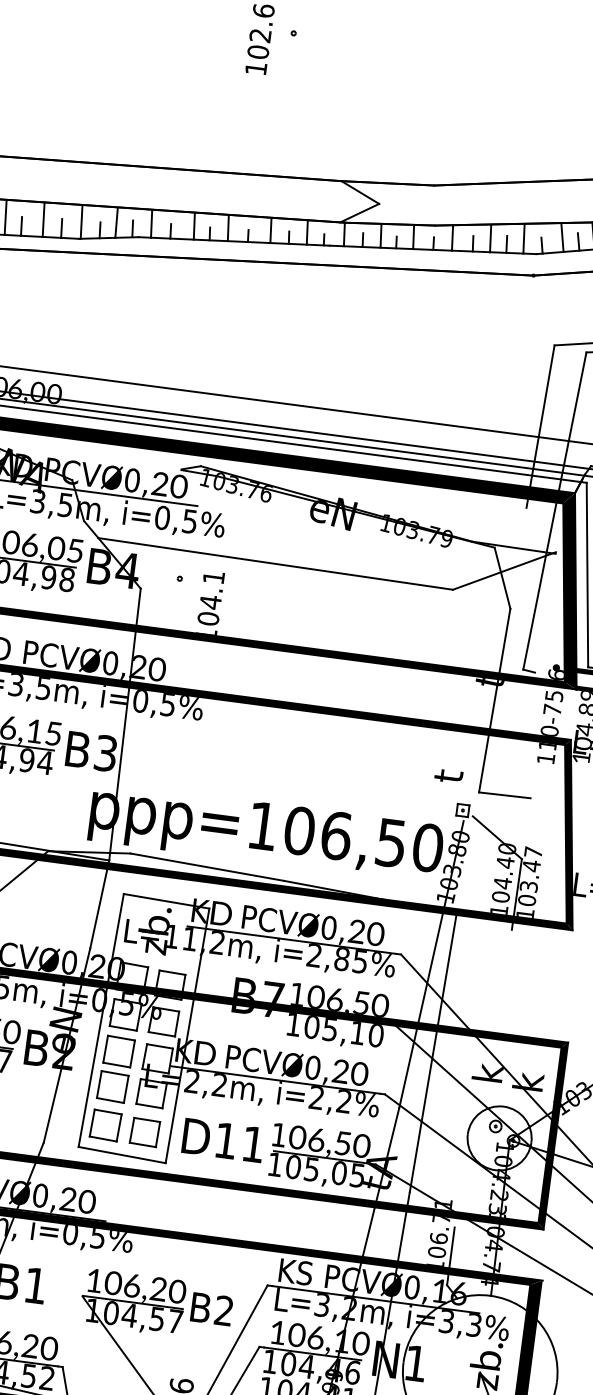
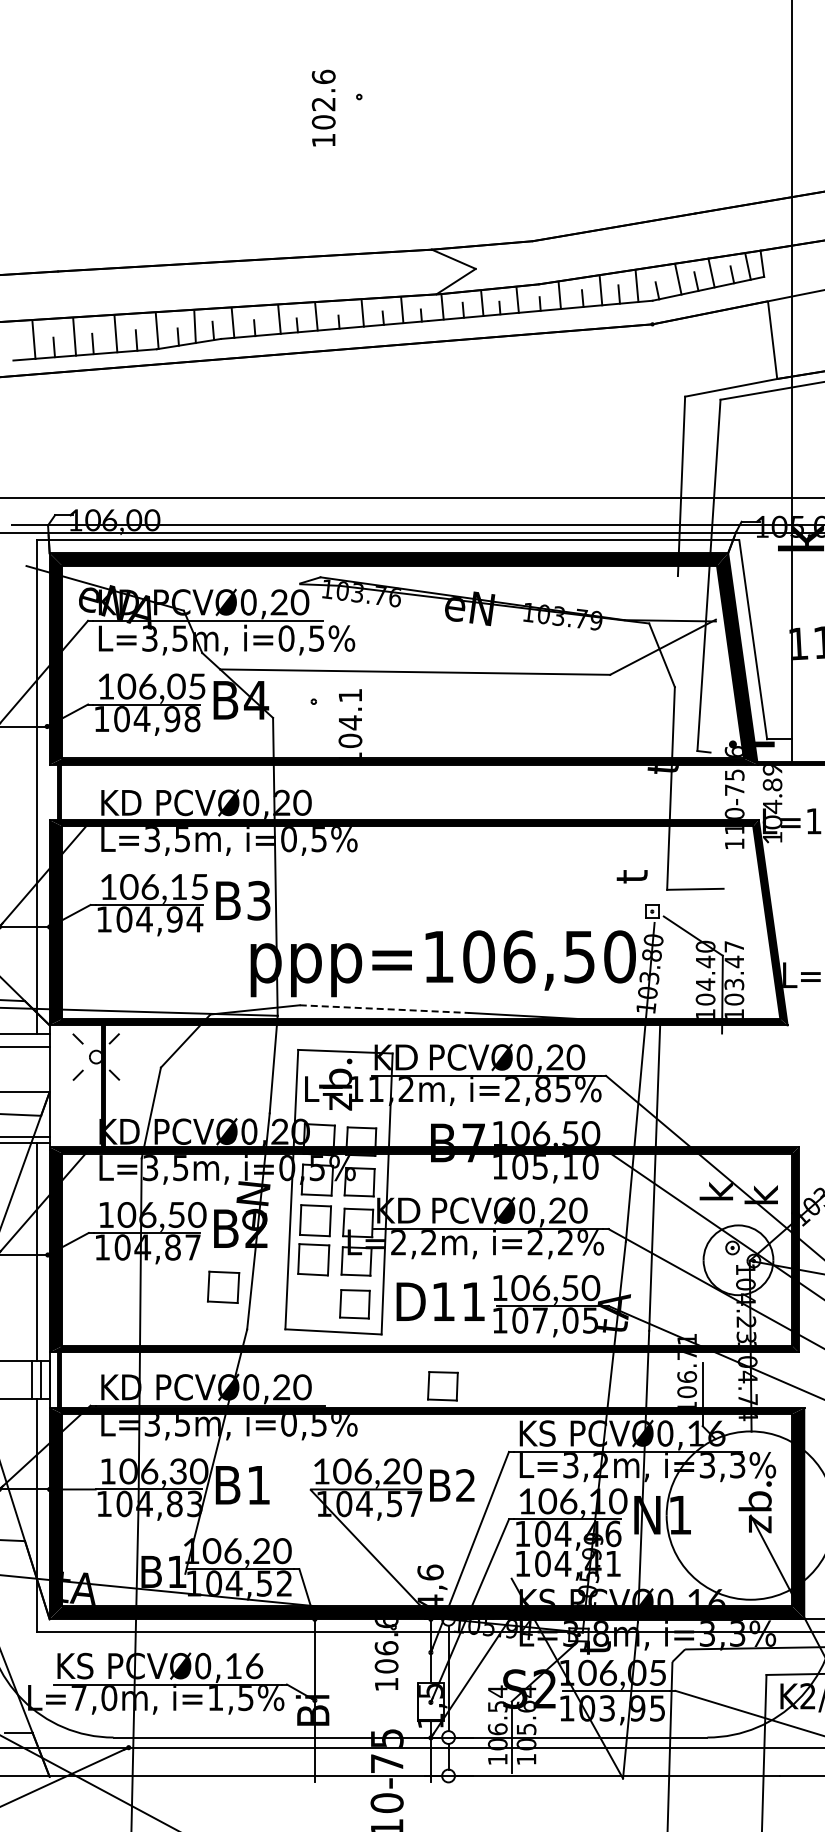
line: (207, 867) -> (384, 1009), solid -> dashed
part: (105, 1124) -> (223, 1286), moved
text: (311, 1169) -> (539, 1320), 105,05 -> 107,05
part: (214, 1217) -> (442, 1386), added

